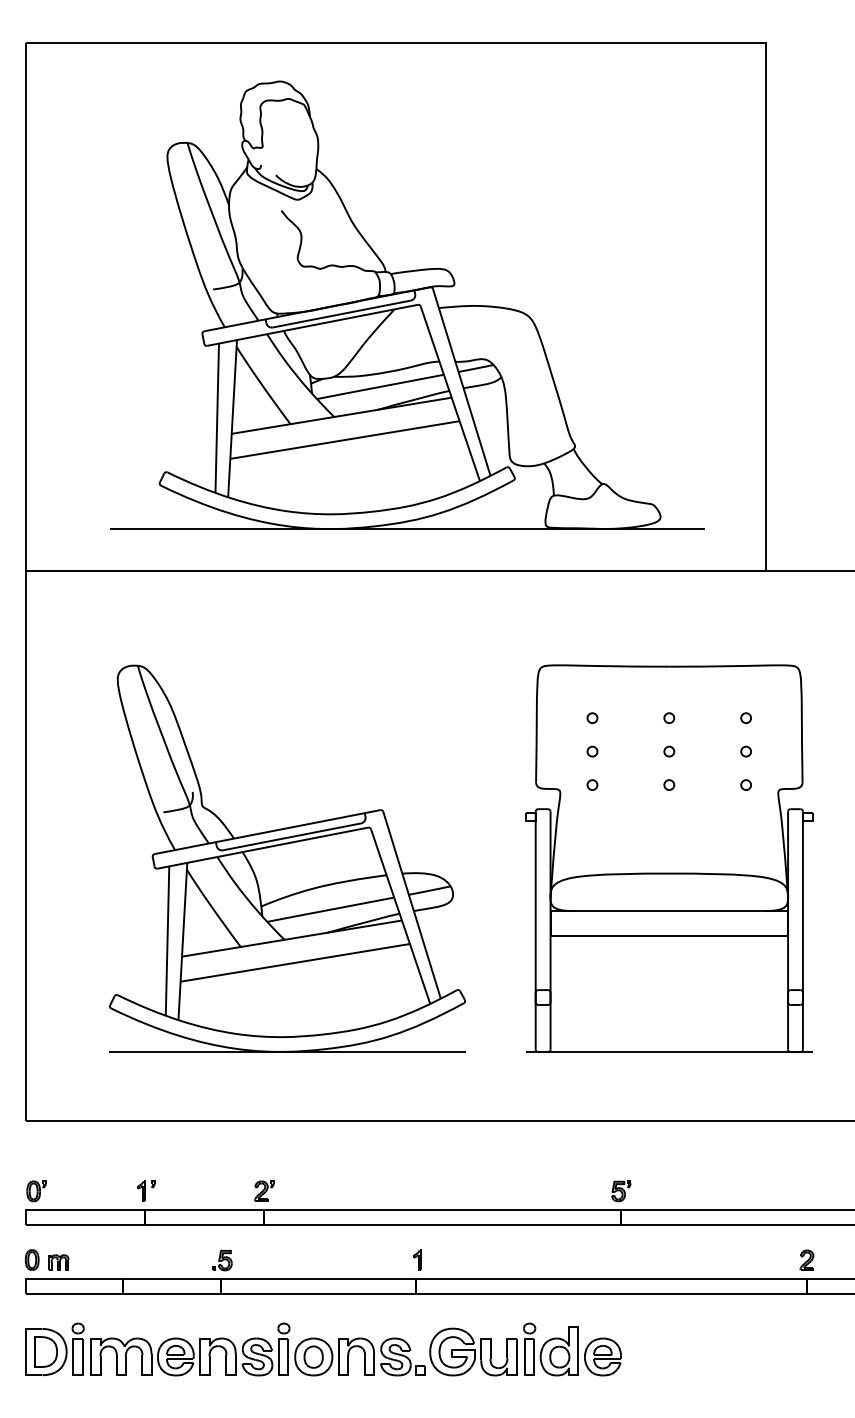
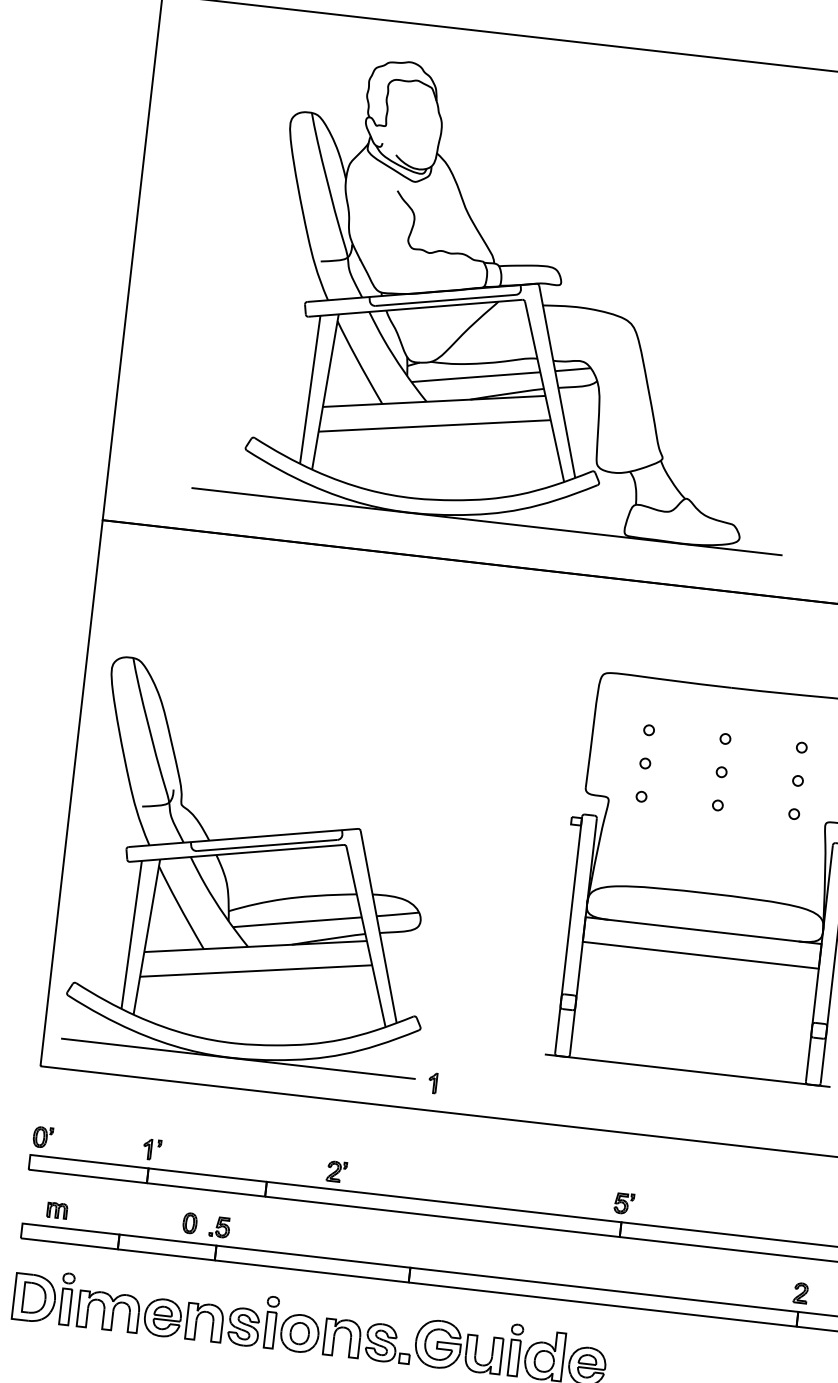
part: (287, 858) -> (260, 866), moved
part: (264, 1190) -> (337, 1171), moved
part: (31, 1259) -> (189, 1222), moved
part: (417, 1259) -> (432, 1082), moved

